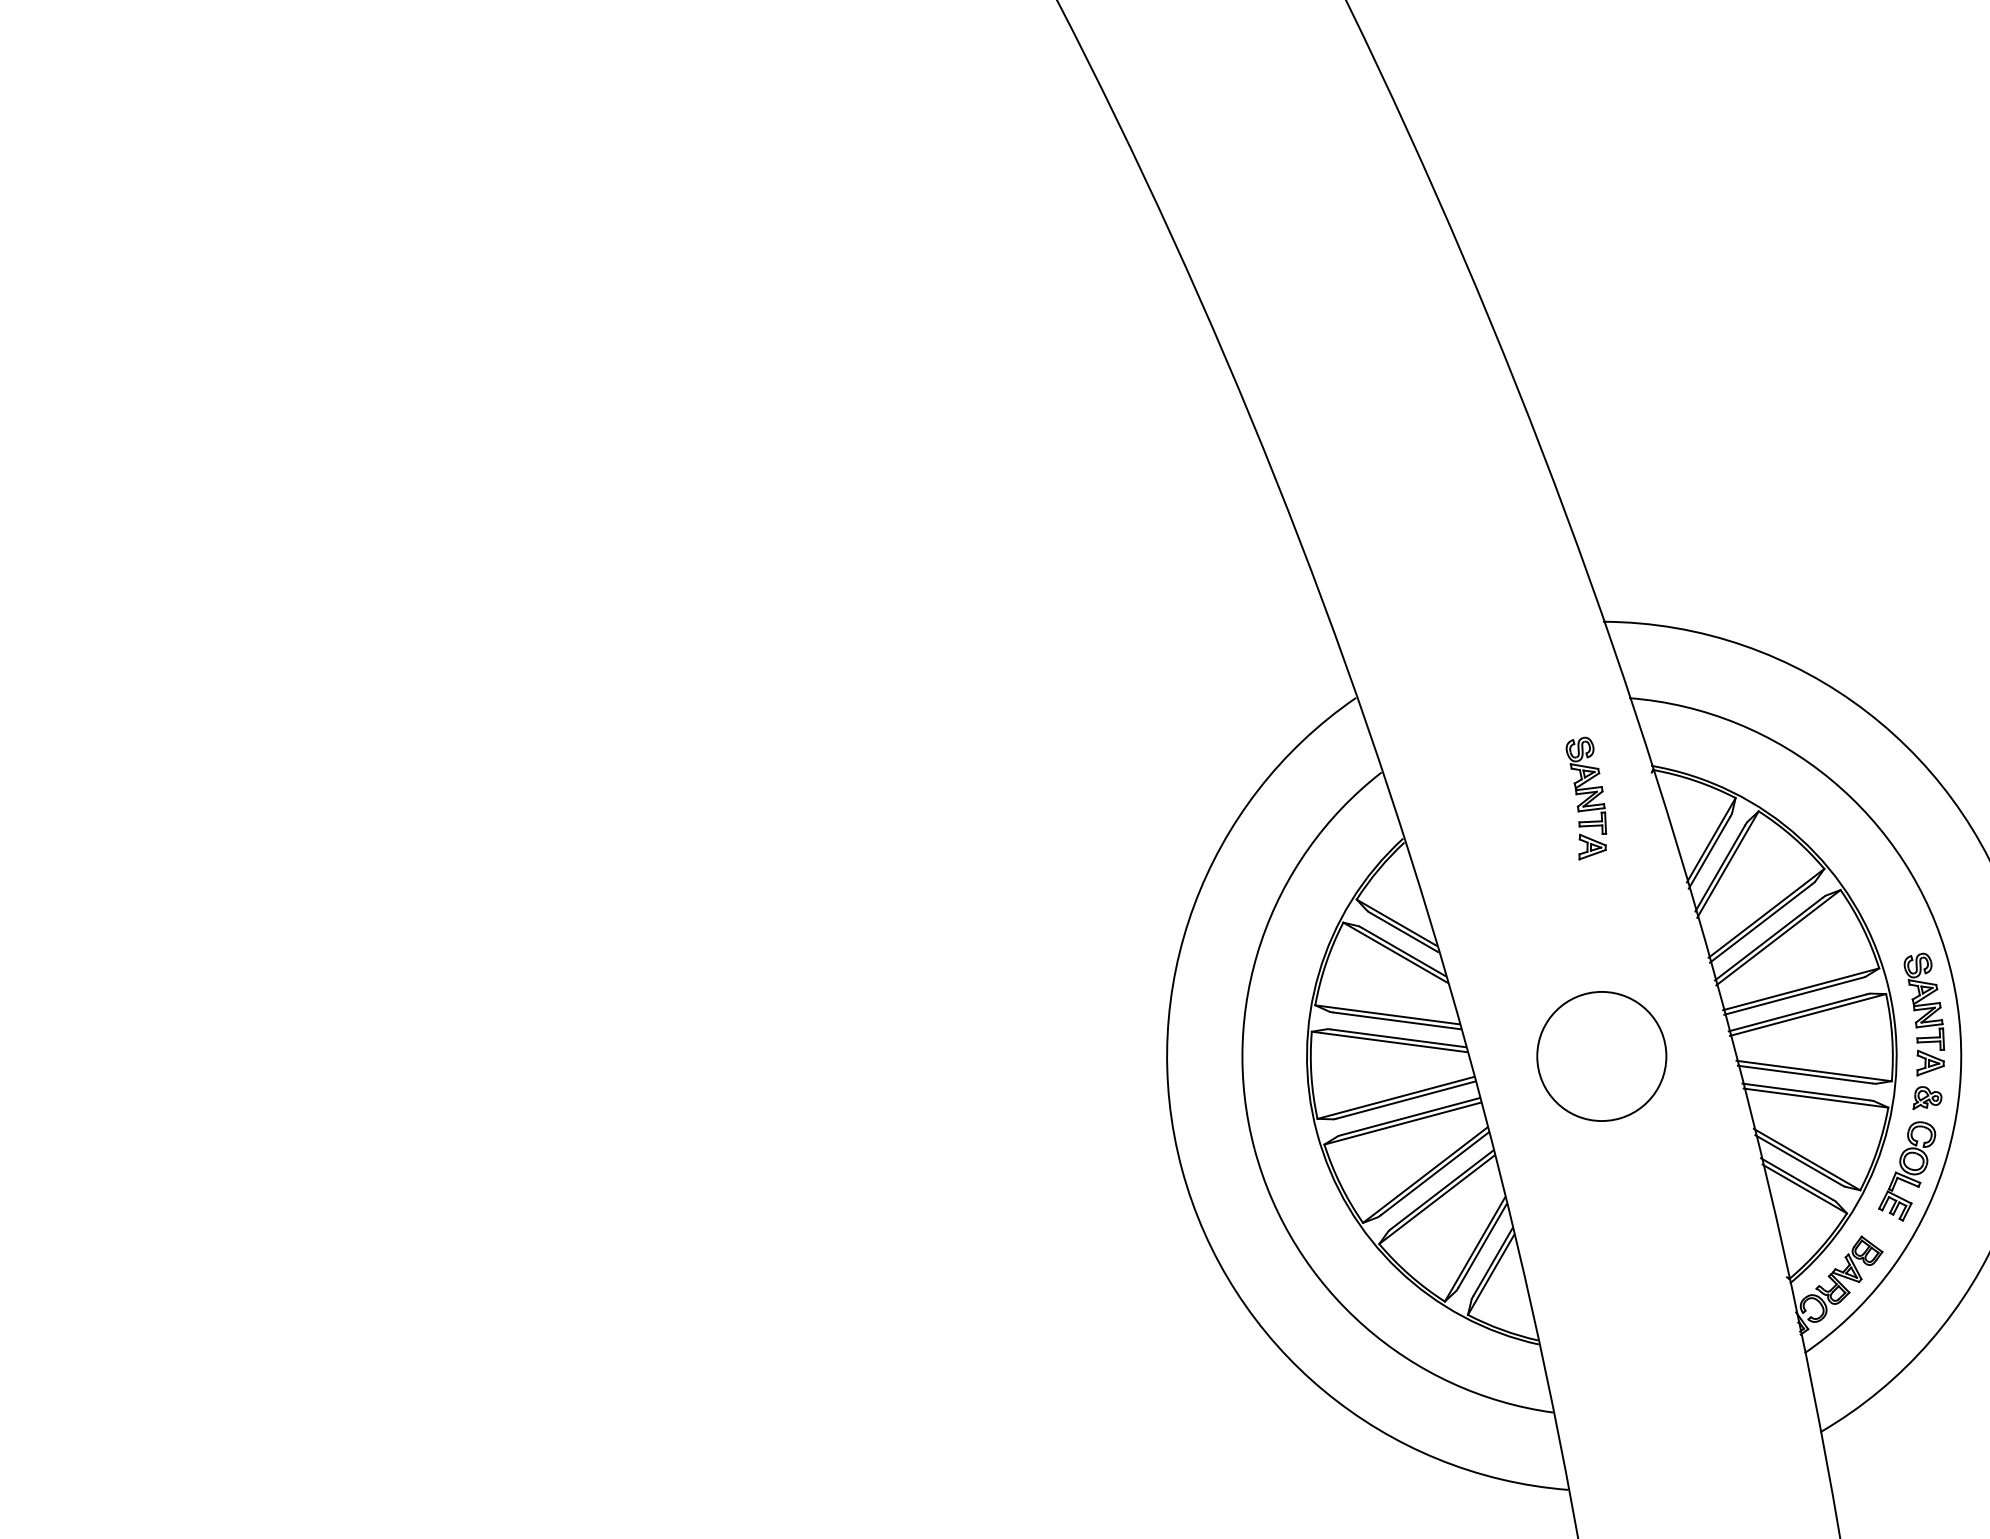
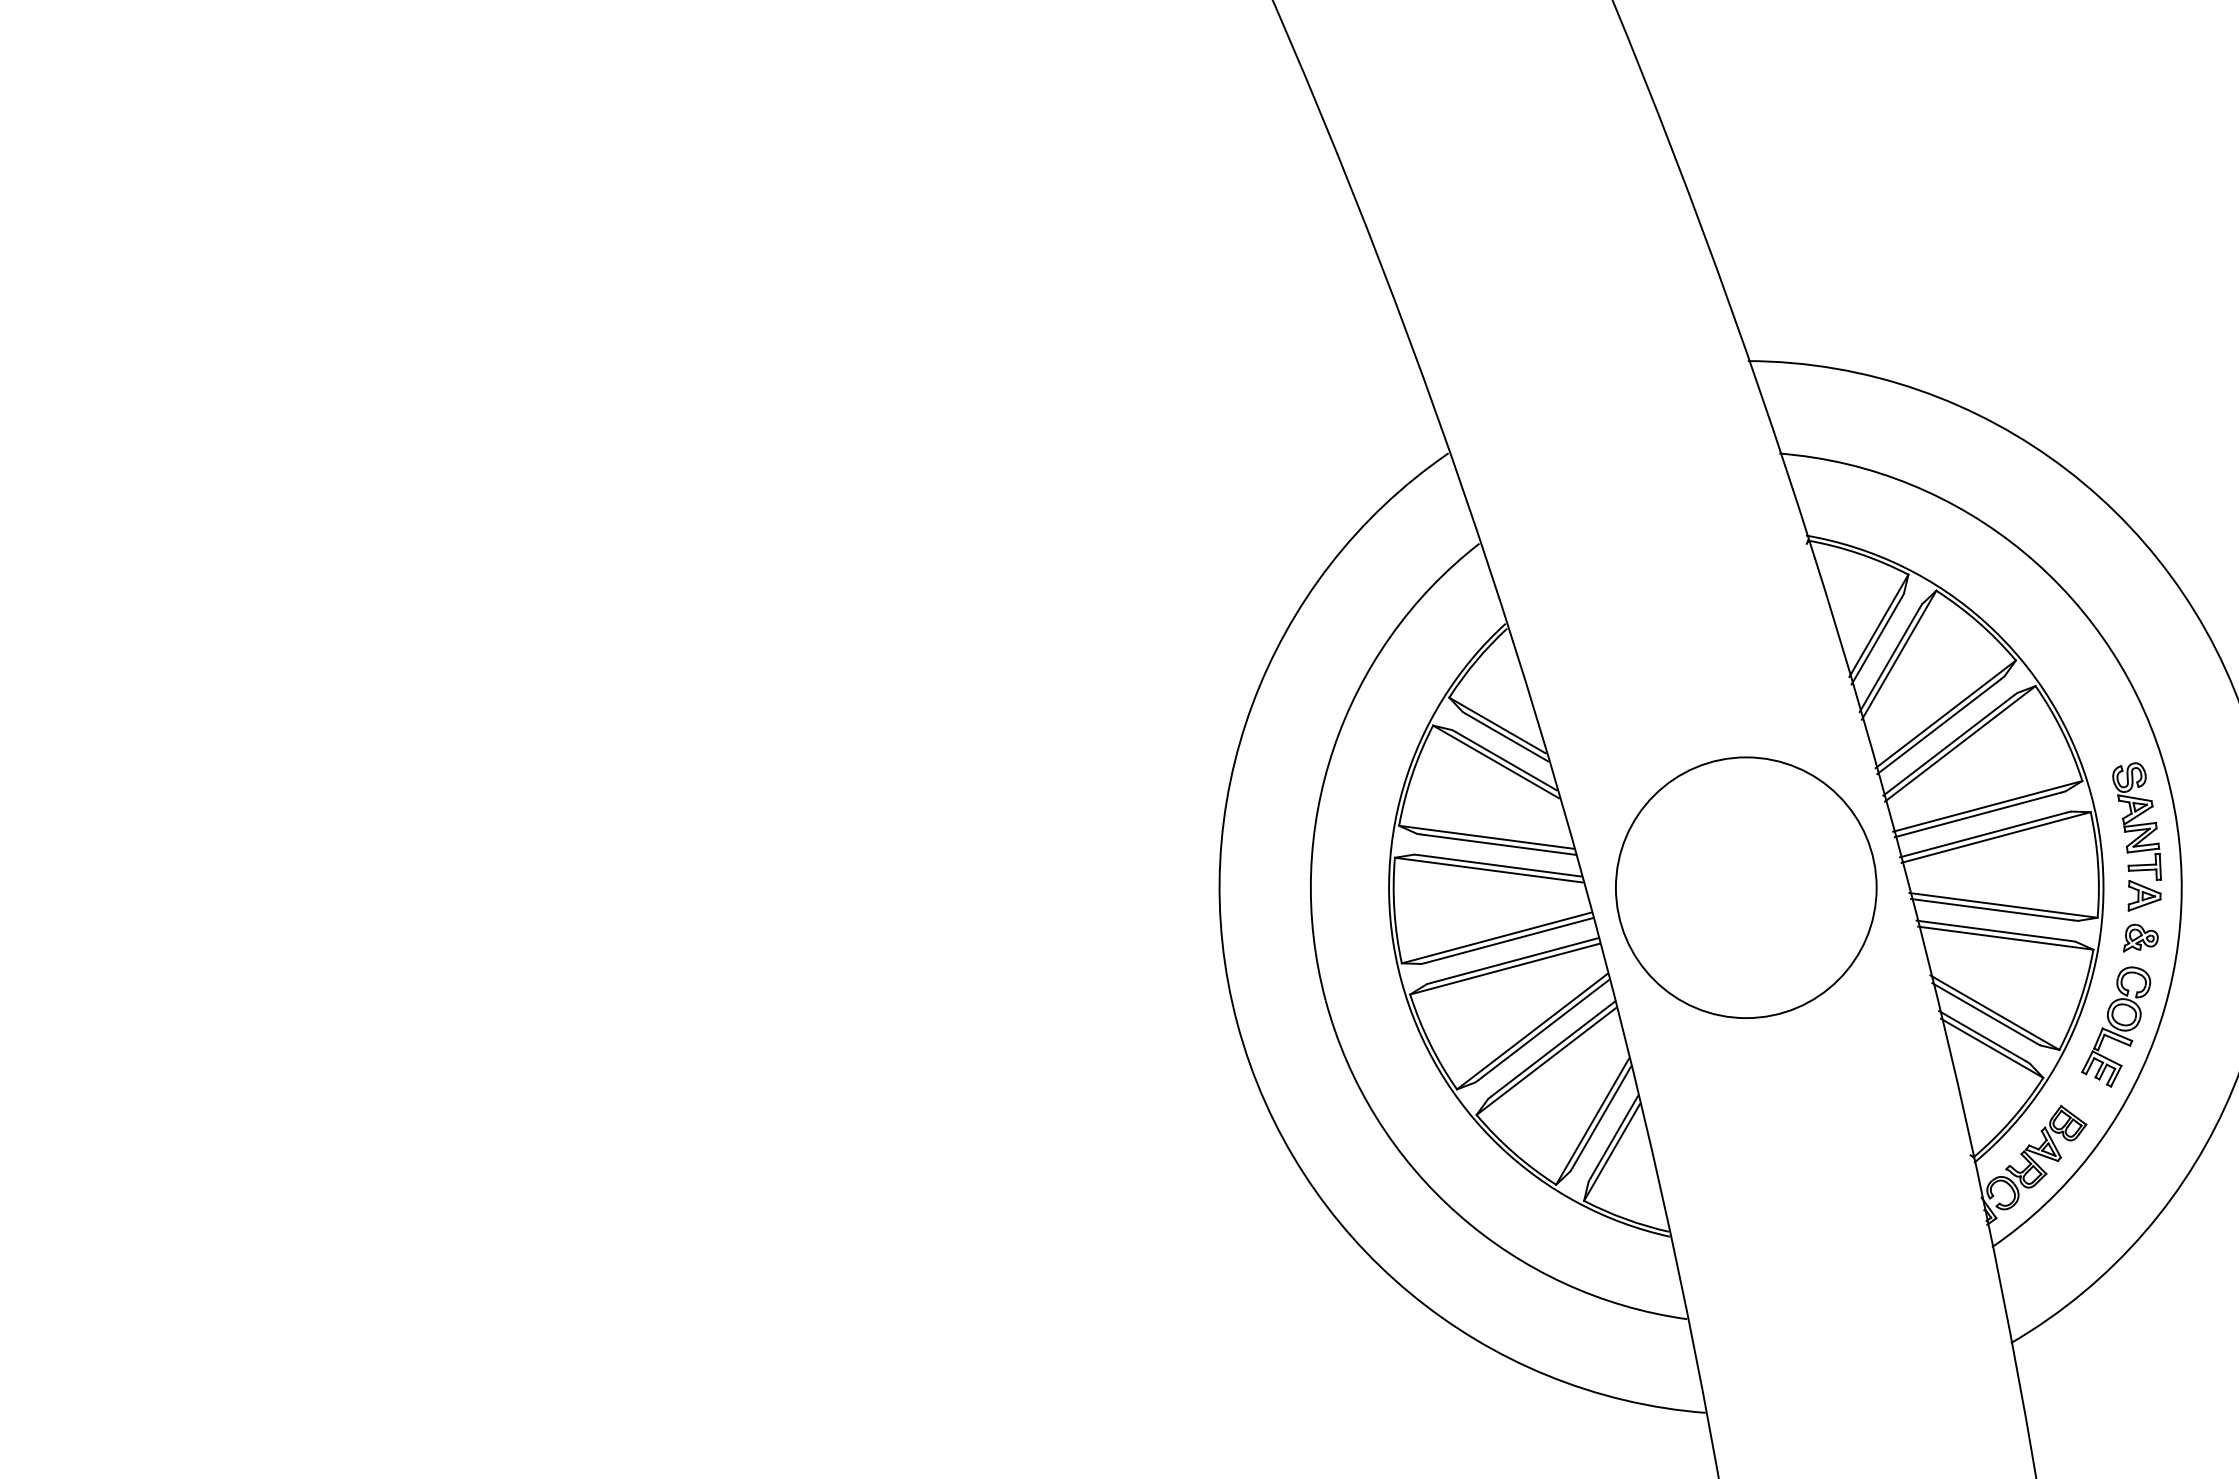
part: (1586, 798) -> (1727, 575), removed
circle: (1601, 1056) -> (1745, 887), size x1.67

